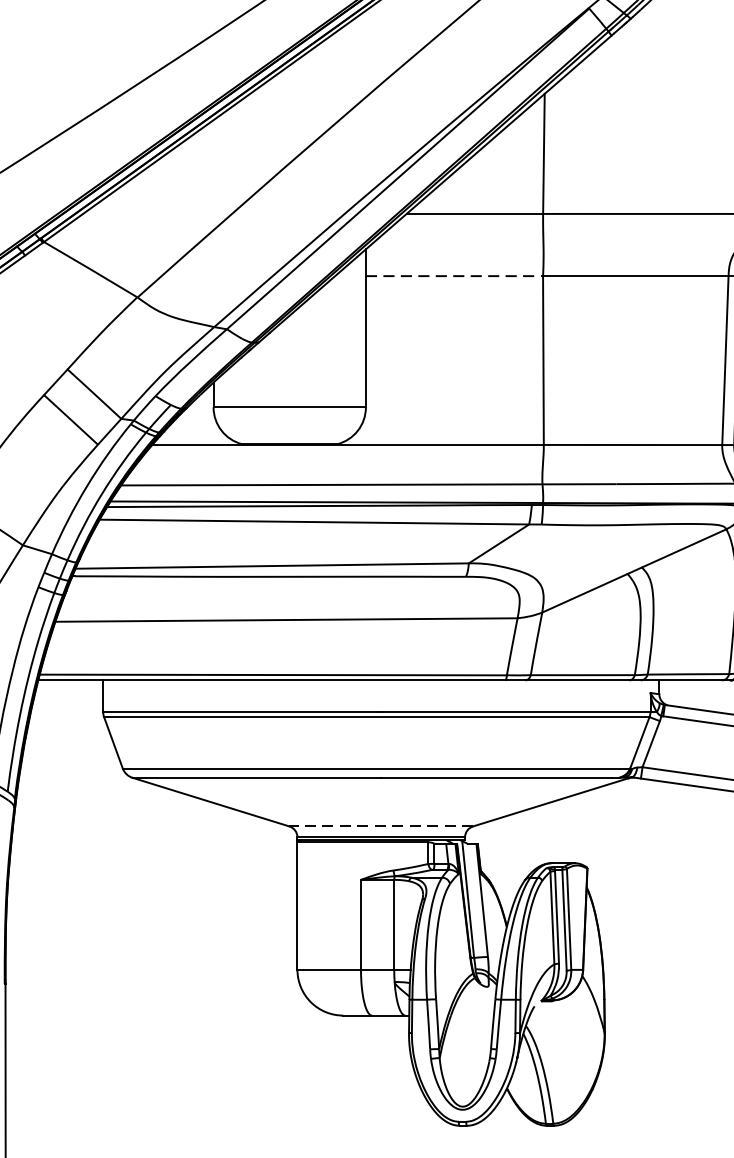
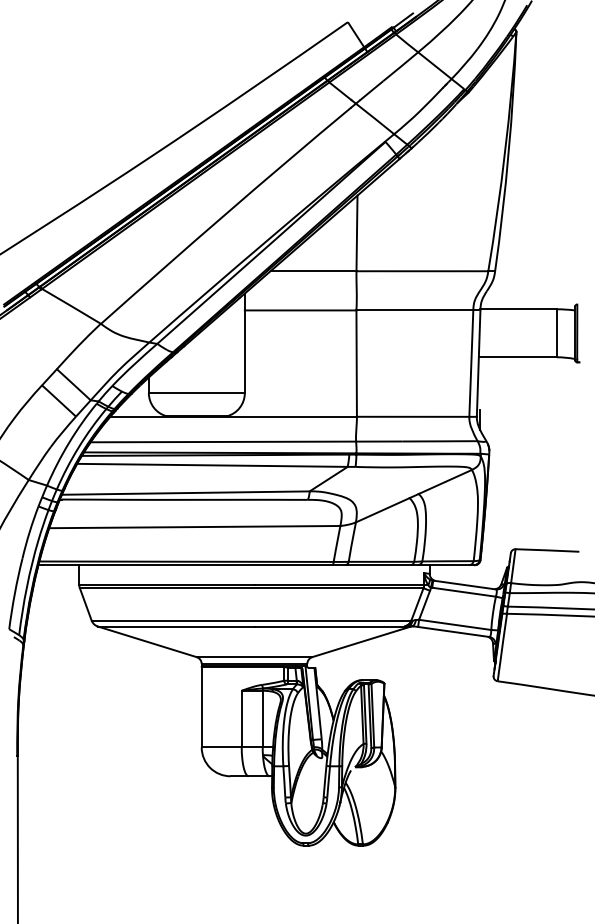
line: (454, 276) -> (300, 310), dashed -> solid
line: (381, 827) -> (254, 657), dashed -> solid

